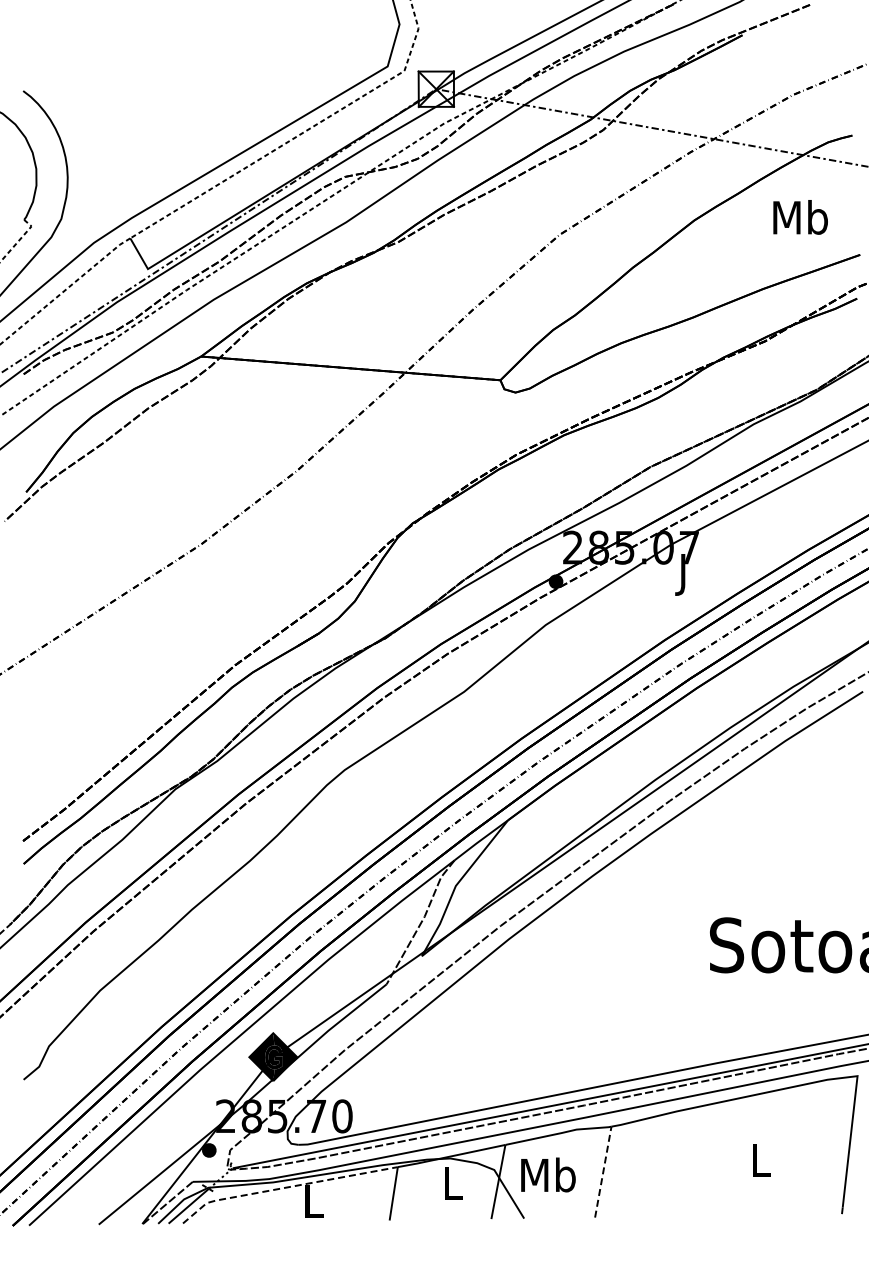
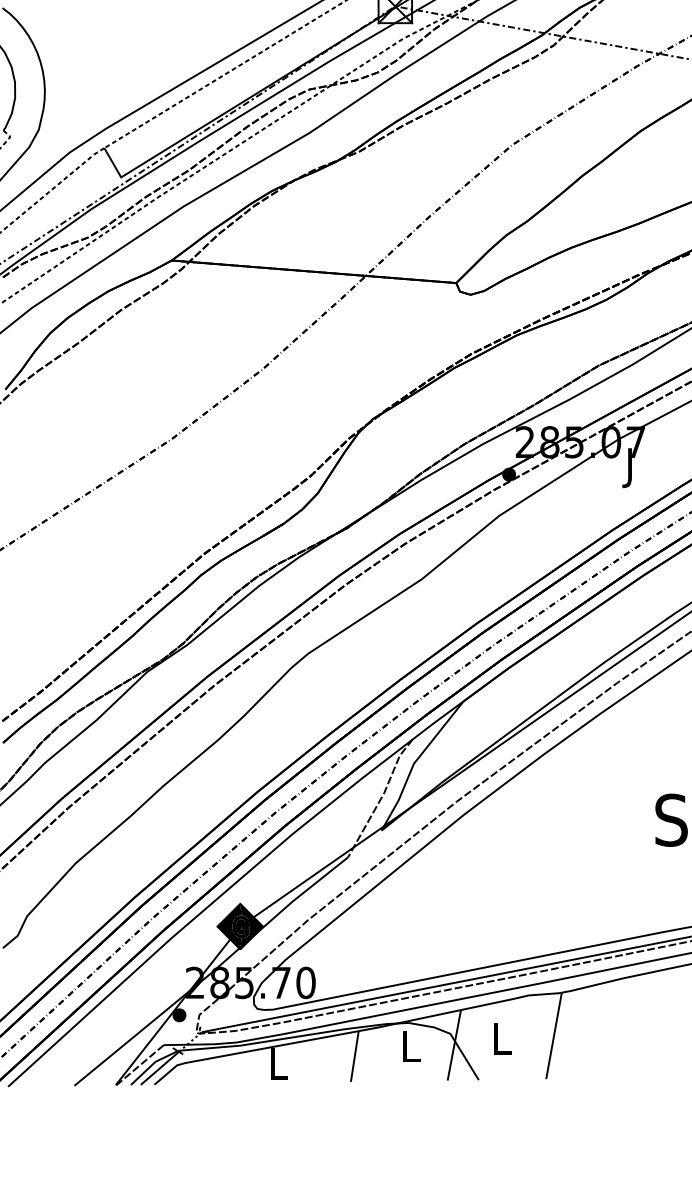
line: (603, 1171) -> (554, 1035), dashed -> solid
text: (548, 1174) -> (501, 1038), Mb -> L
line: (285, 1187) -> (251, 1050), dashed -> solid

